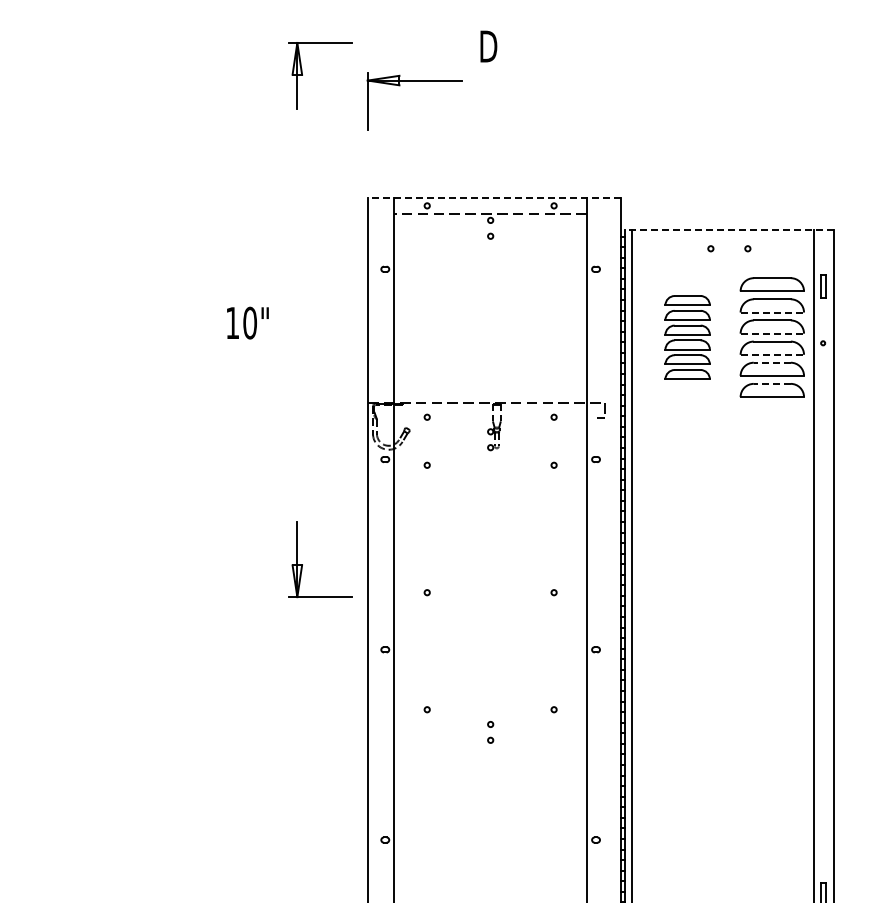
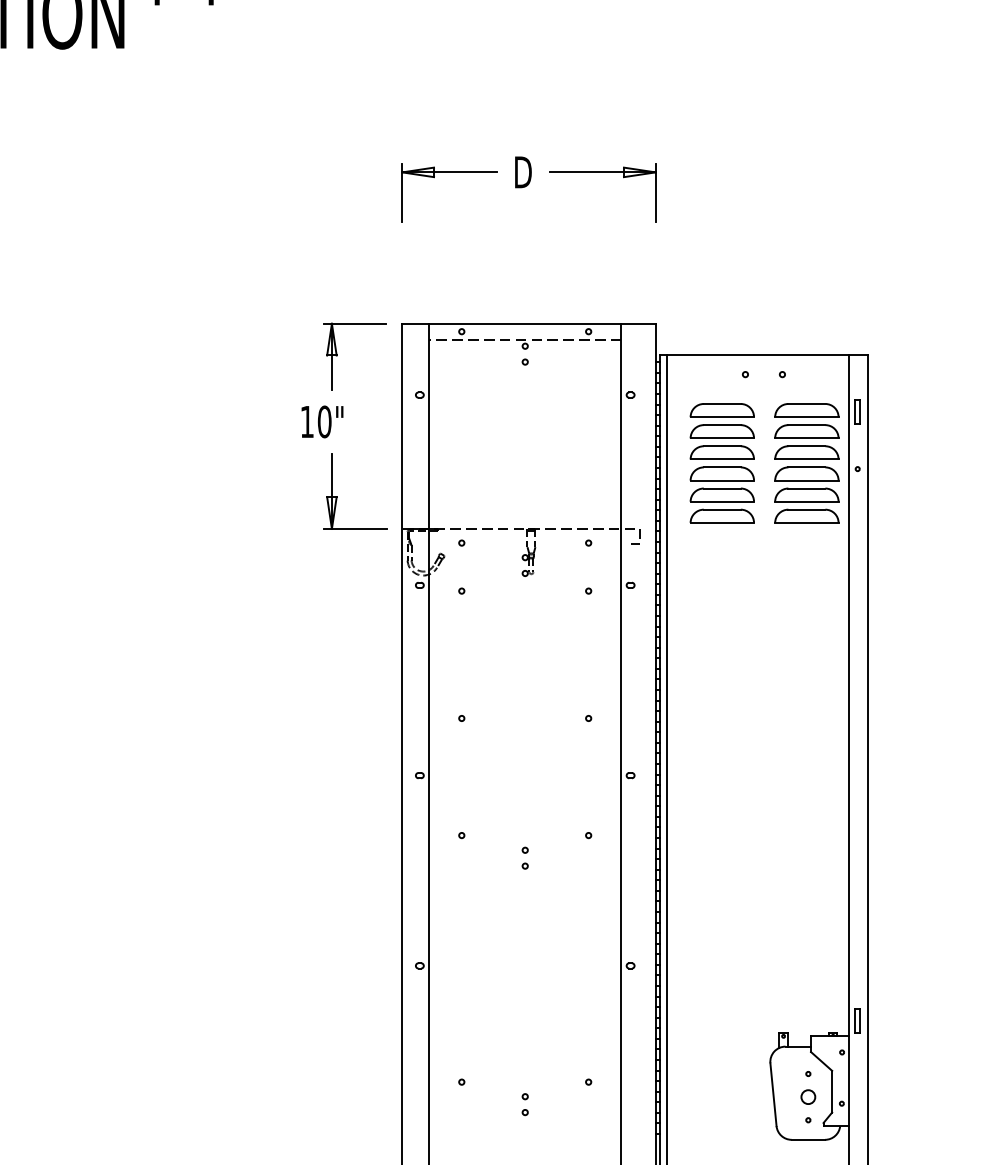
part: (567, 46) -> (602, 172), added
part: (302, 75) -> (337, 356), moved
part: (414, 80) -> (449, 172), moved
line: (494, 197) -> (529, 323), dashed -> solid
line: (728, 229) -> (763, 355), dashed -> solid
line: (771, 312) -> (806, 438), dashed -> solid
text: (247, 322) -> (322, 421), moved
line: (771, 333) -> (806, 459), dashed -> solid
part: (686, 337) -> (721, 463), size x1.43
line: (771, 354) -> (806, 480), dashed -> solid
line: (771, 362) -> (806, 488), dashed -> solid
line: (771, 383) -> (806, 509), dashed -> solid
part: (302, 564) -> (337, 496), moved

